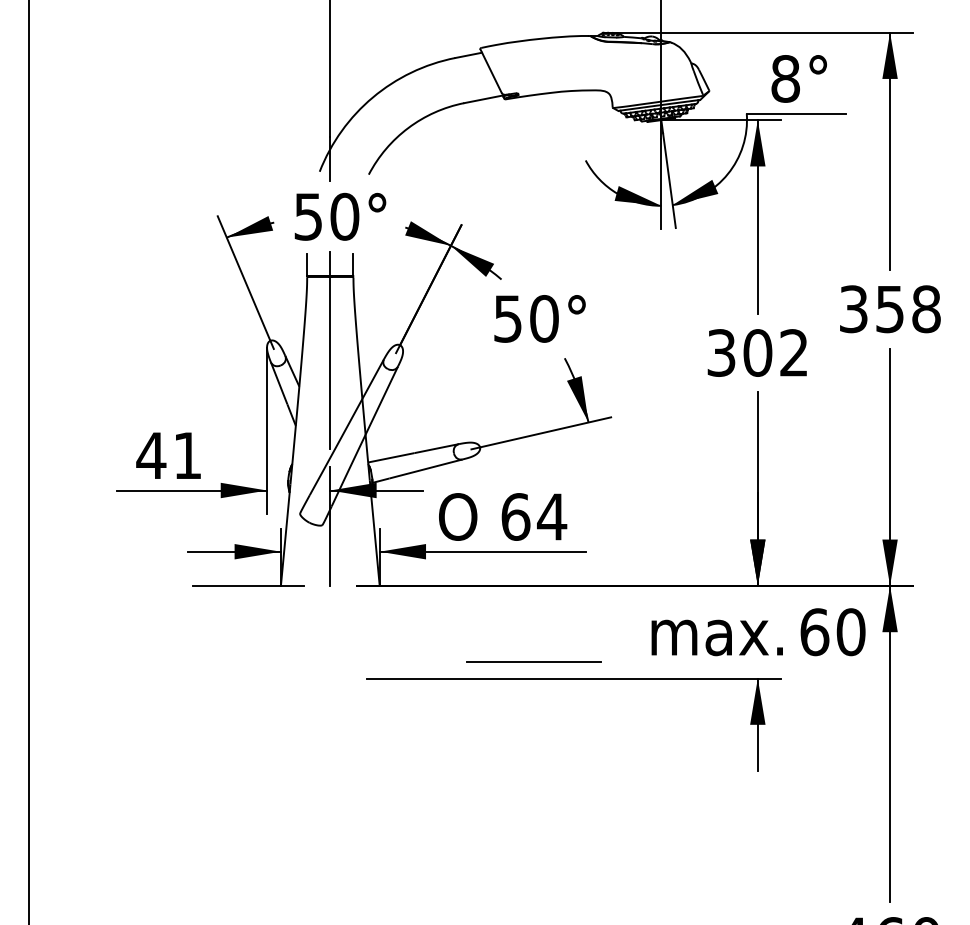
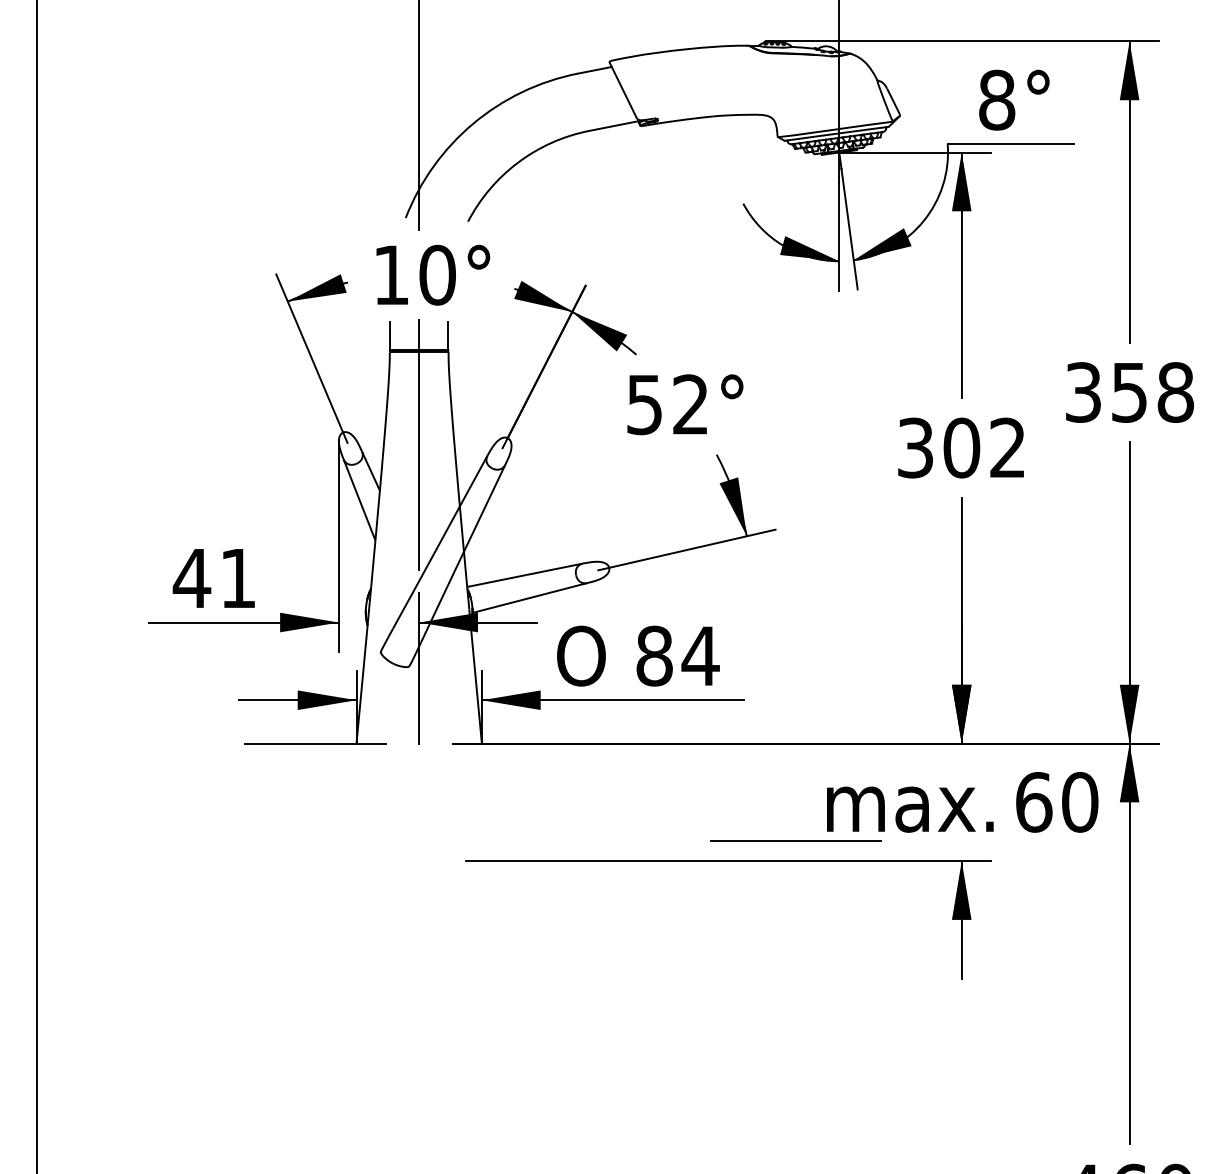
text: (307, 216) -> (390, 274), 50° -> 10°
text: (544, 318) -> (691, 404), 50° -> 52°
text: (515, 516) -> (654, 655), 64 -> 84
line: (533, 661) -> (795, 839), moved

